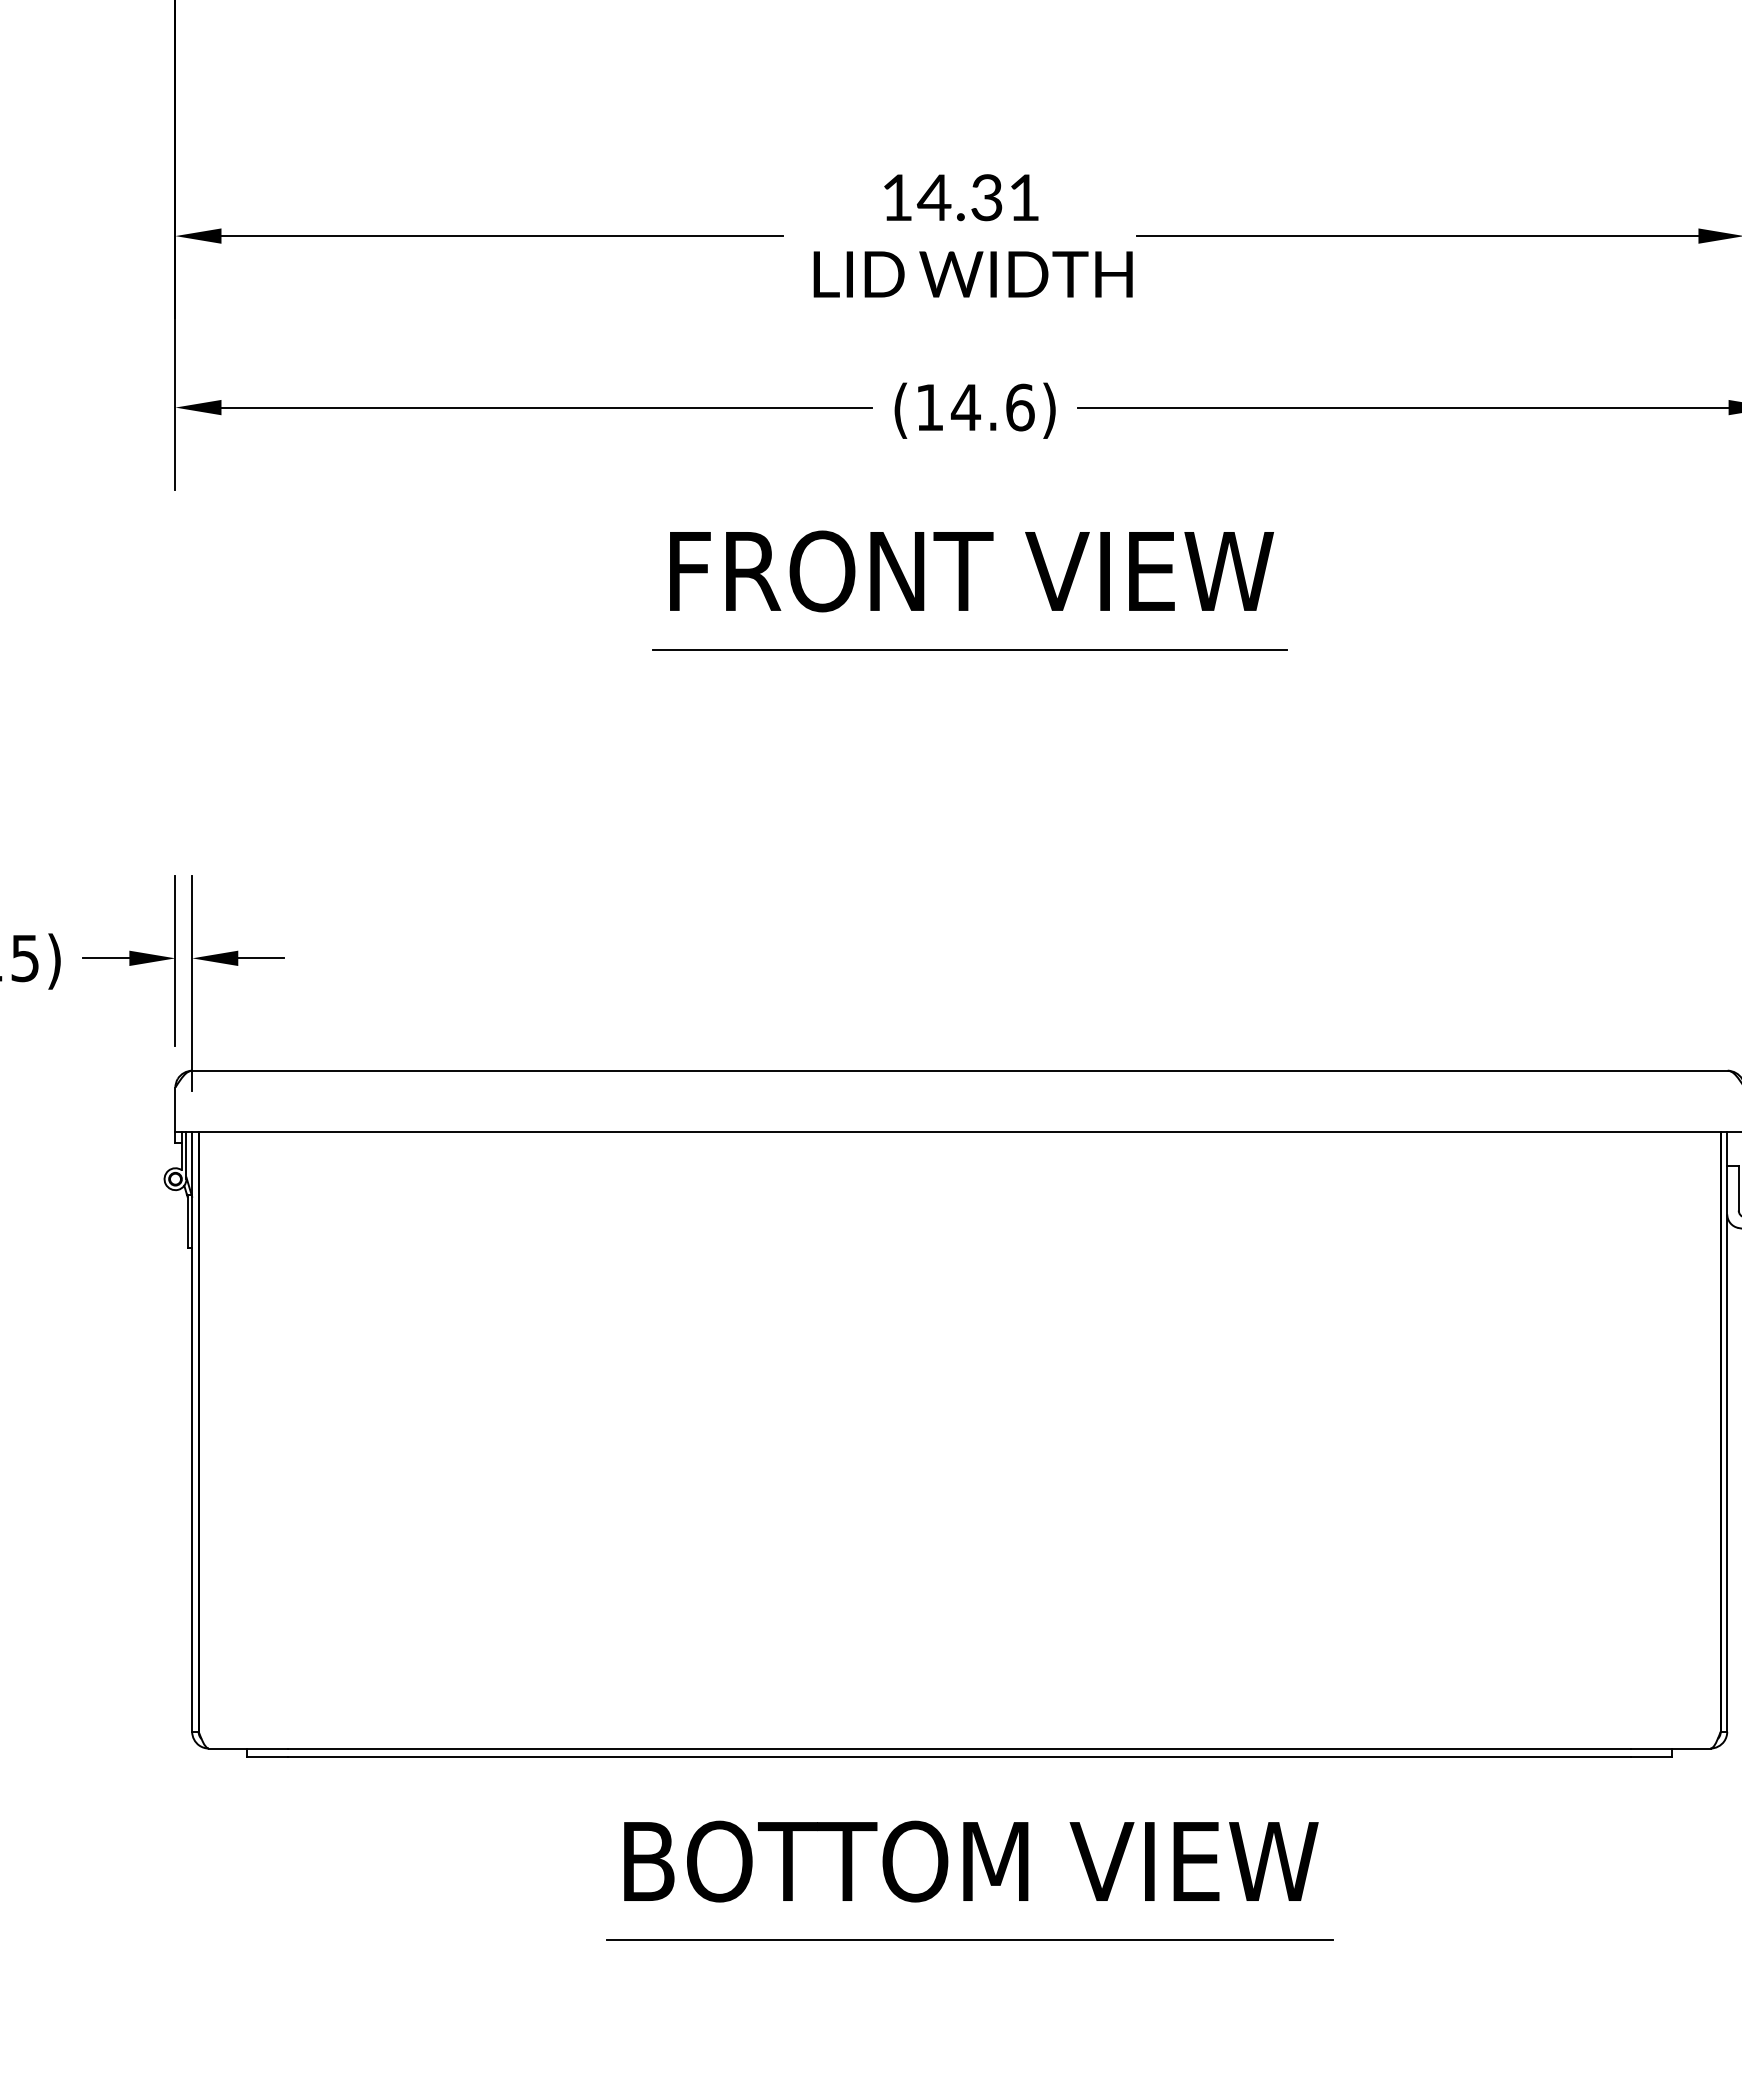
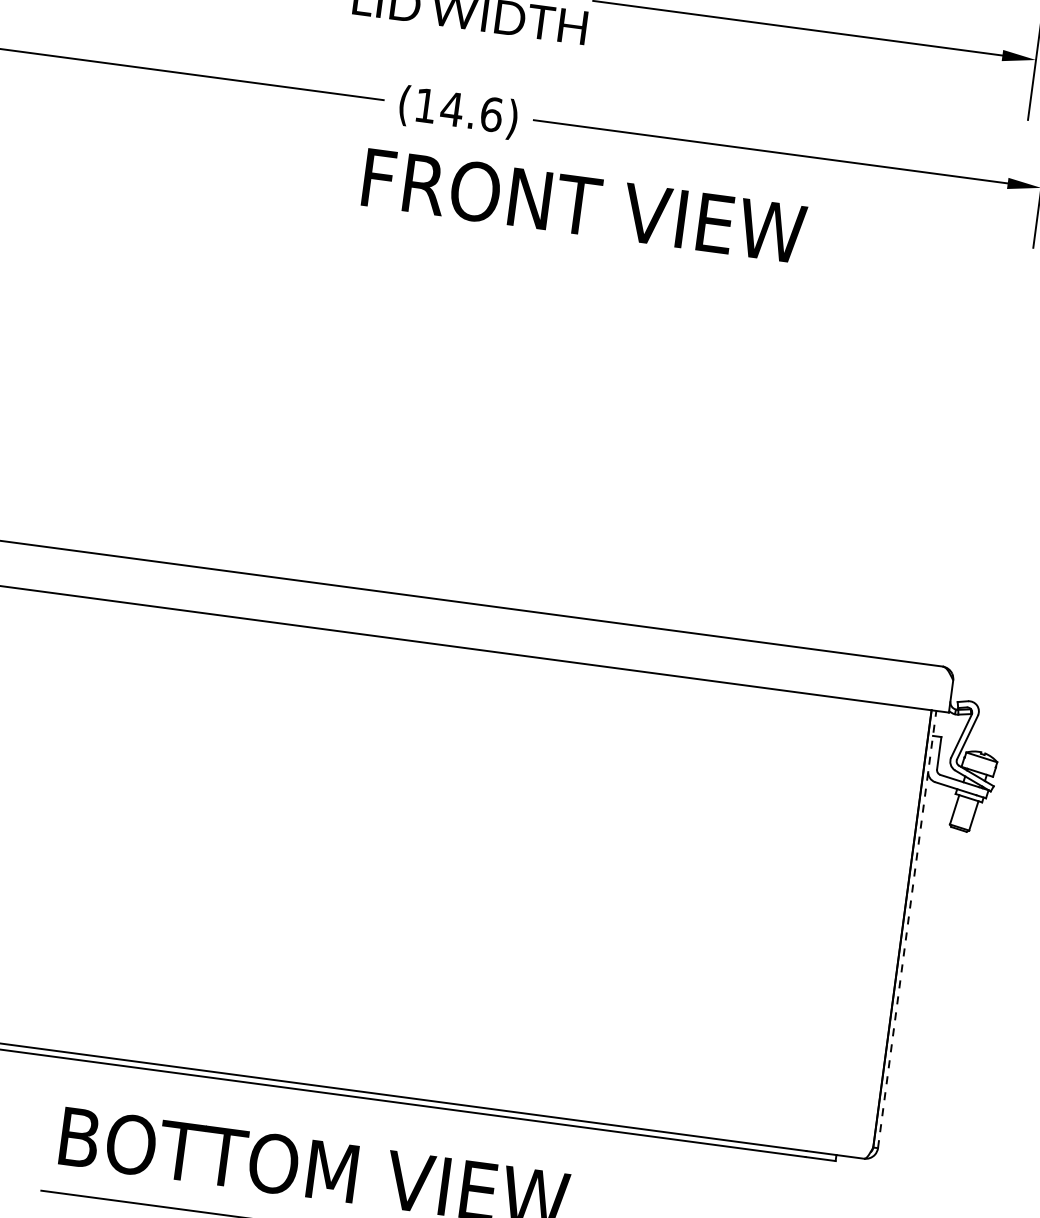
text: (971, 571) -> (584, 206), moved
line: (969, 649) -> (431, 285), removed
line: (1727, 1431) -> (907, 929), solid -> dashed

